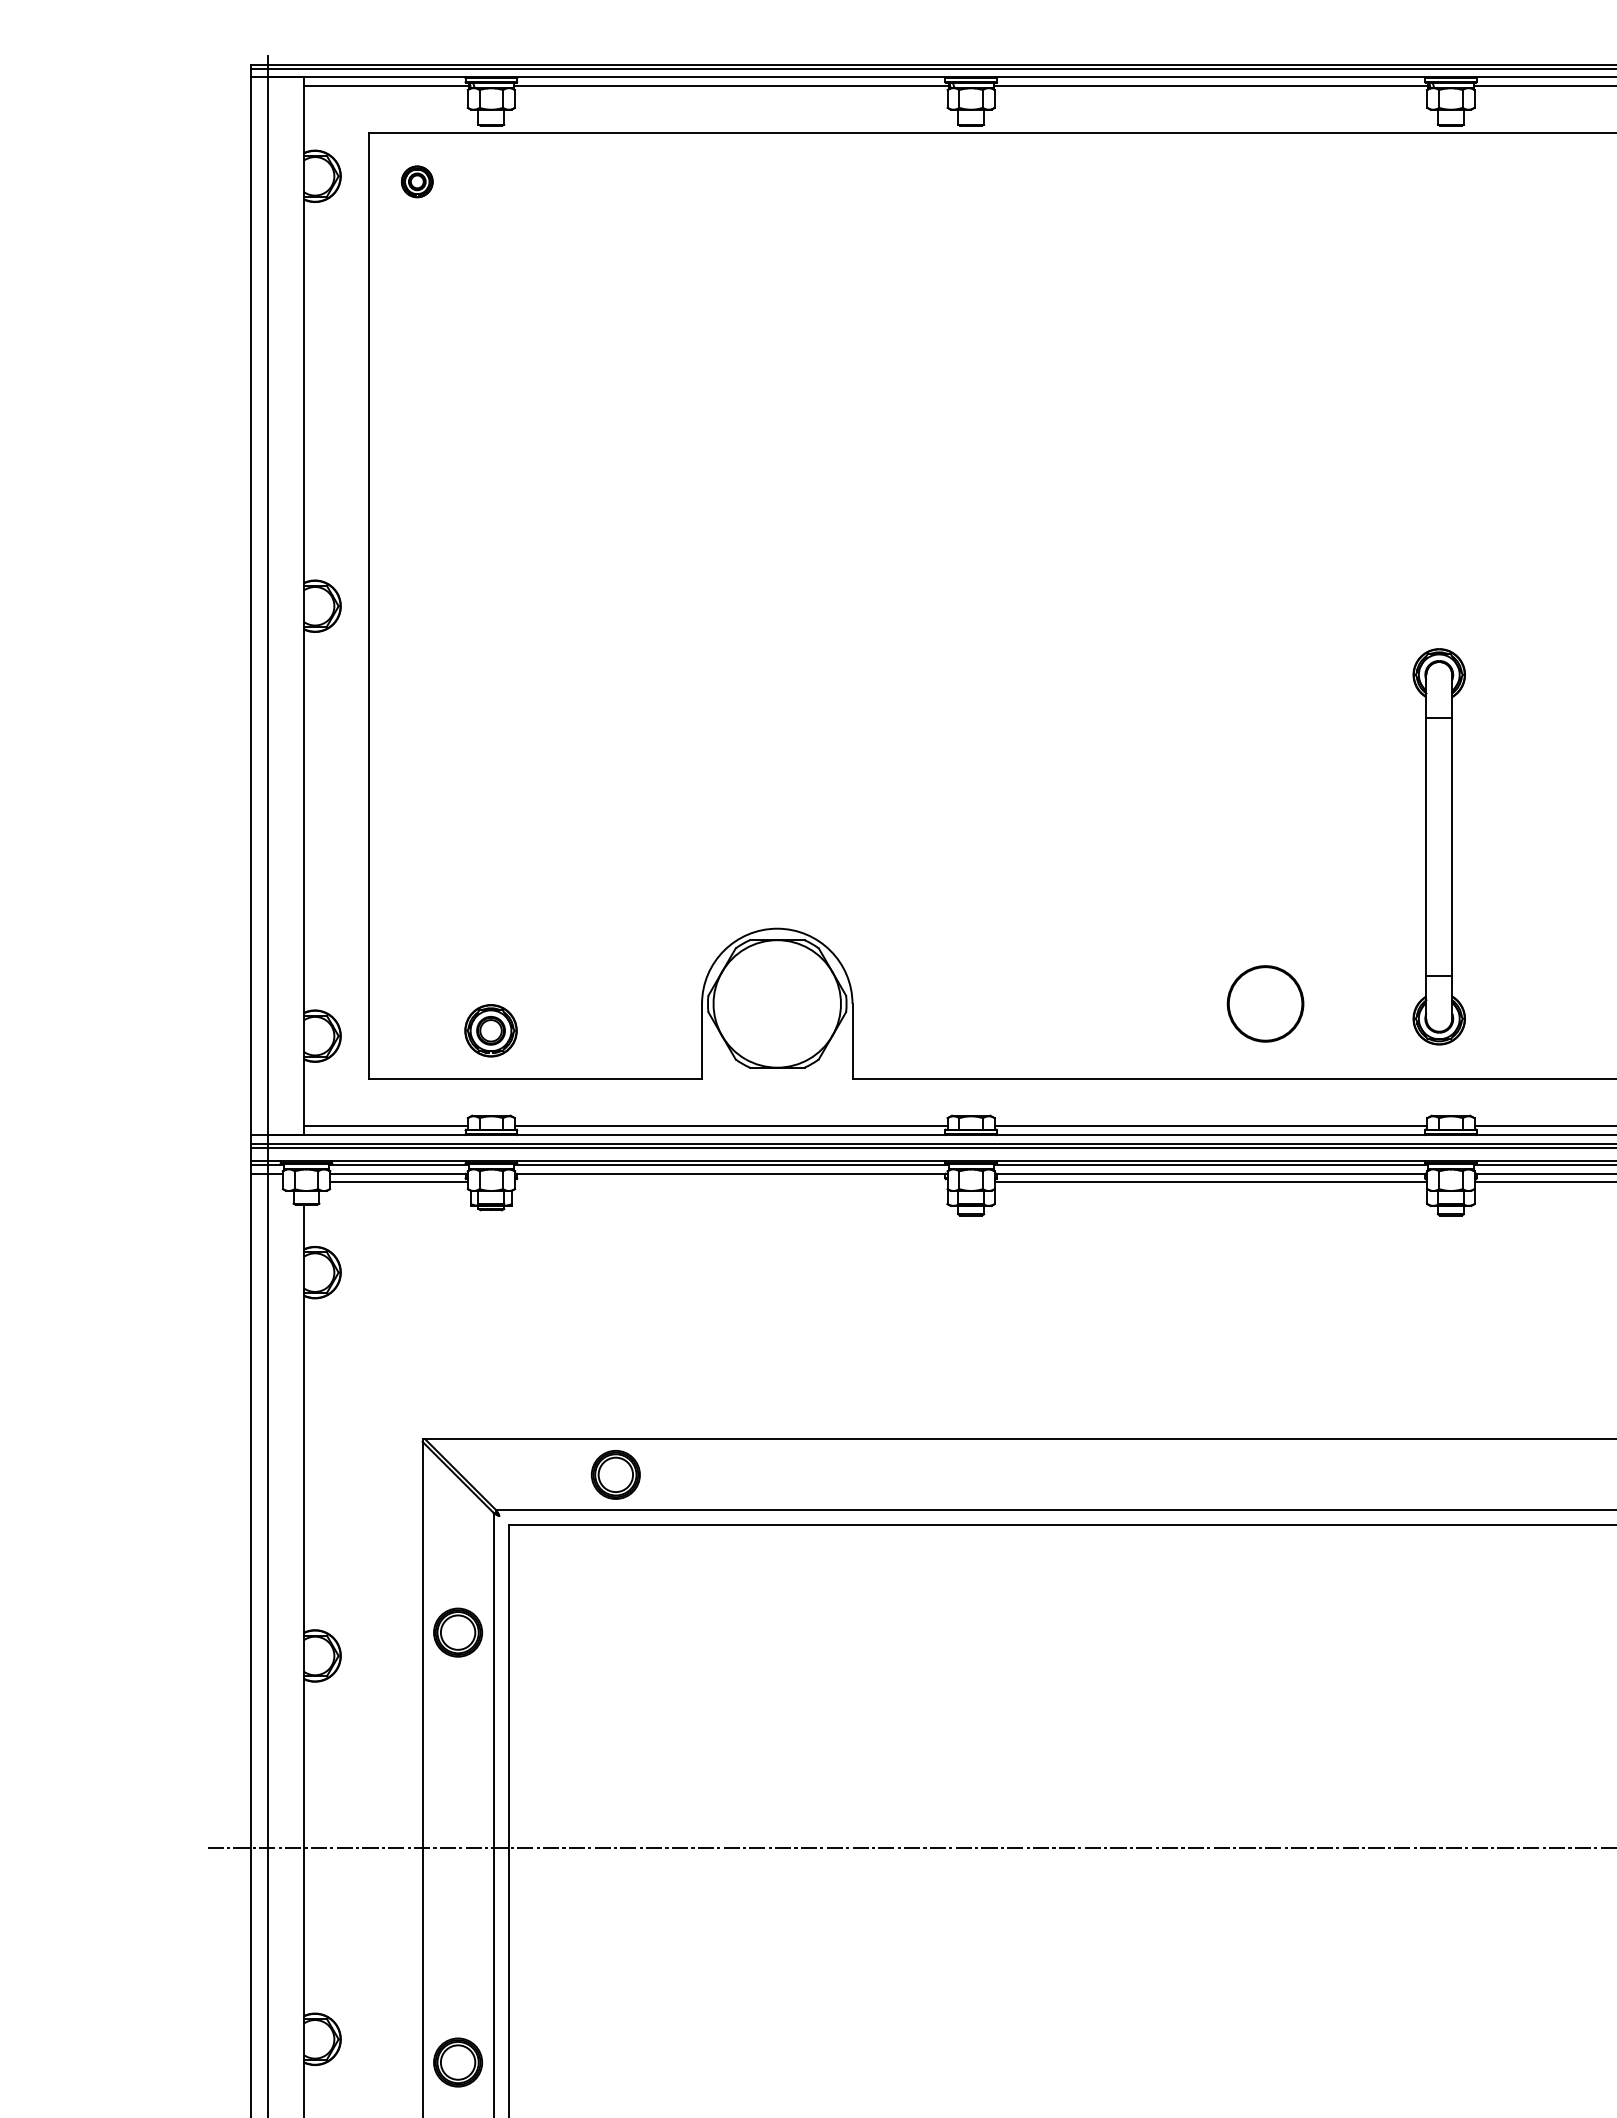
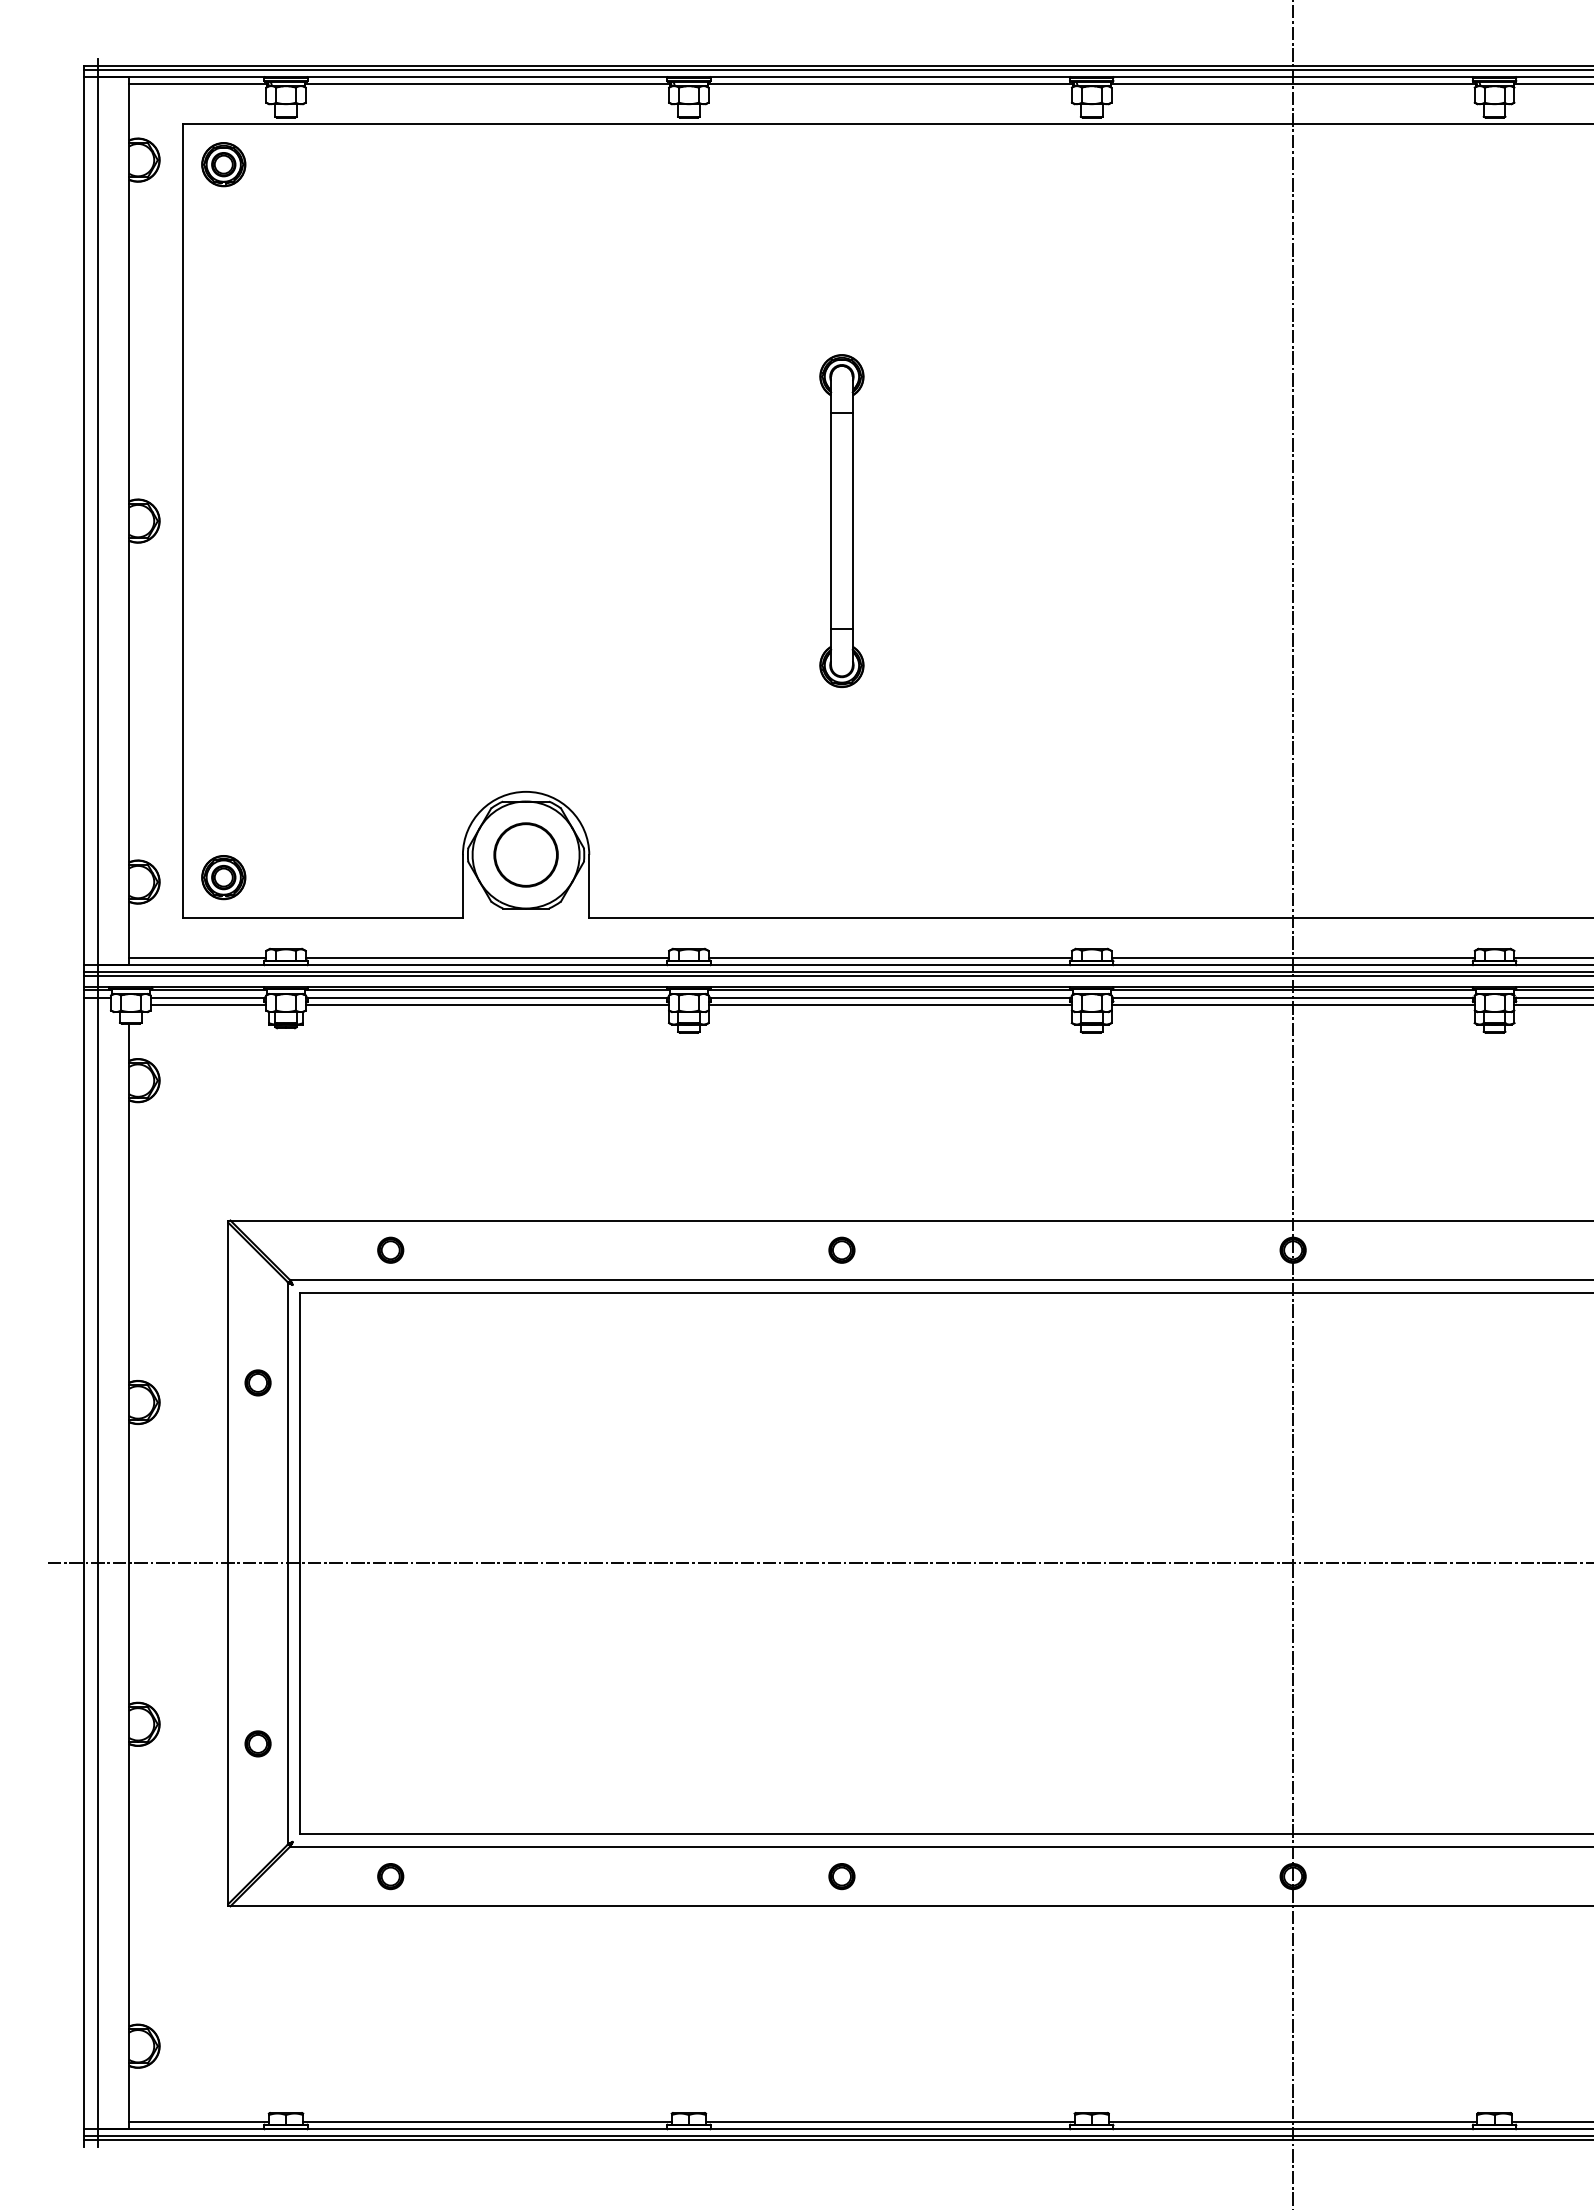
part: (416, 181) -> (223, 164), size x1.67
part: (1438, 846) -> (841, 520), moved
circle: (1264, 1003) -> (525, 854), moved
part: (490, 1030) -> (223, 877), moved
line: (731, 1181) -> (487, 1004), added
part: (615, 1473) -> (390, 1249), size x0.62
part: (1152, 1473) -> (841, 1249), added
part: (457, 1632) -> (257, 1382), size x0.62
part: (457, 2062) -> (257, 1743), size x0.62

